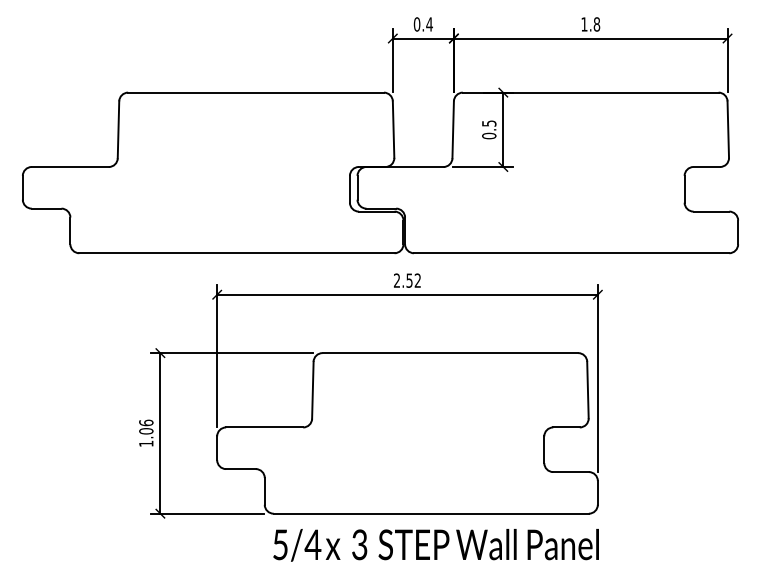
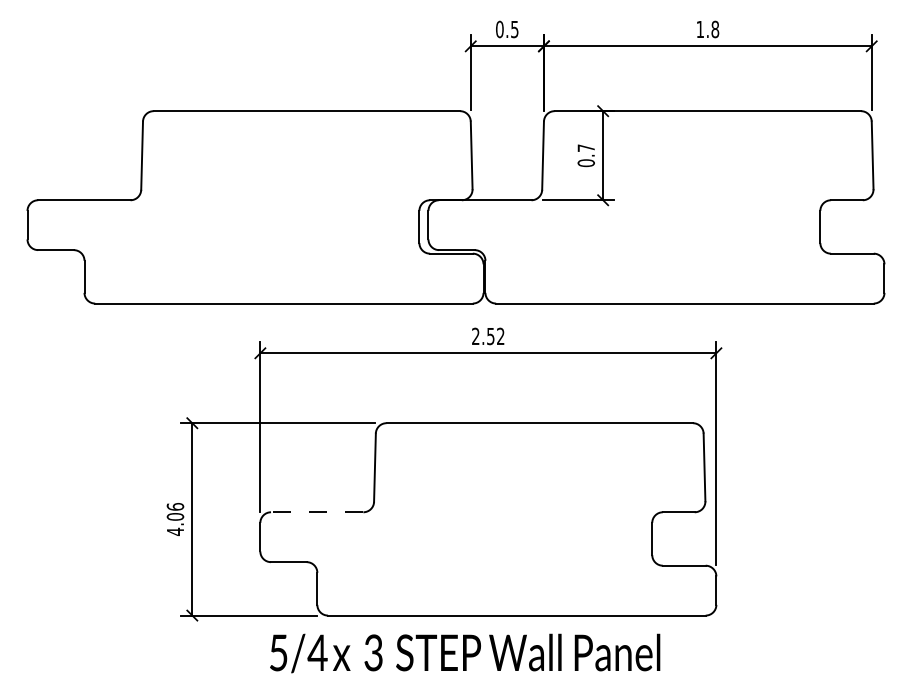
text: (429, 24) -> (514, 29), 0.4 -> 0.5
text: (489, 123) -> (586, 148), 0.5 -> 0.7
line: (264, 427) -> (317, 512), solid -> dashed
text: (146, 443) -> (175, 531), 1.06 -> 4.06
text: (435, 545) -> (464, 653), moved

